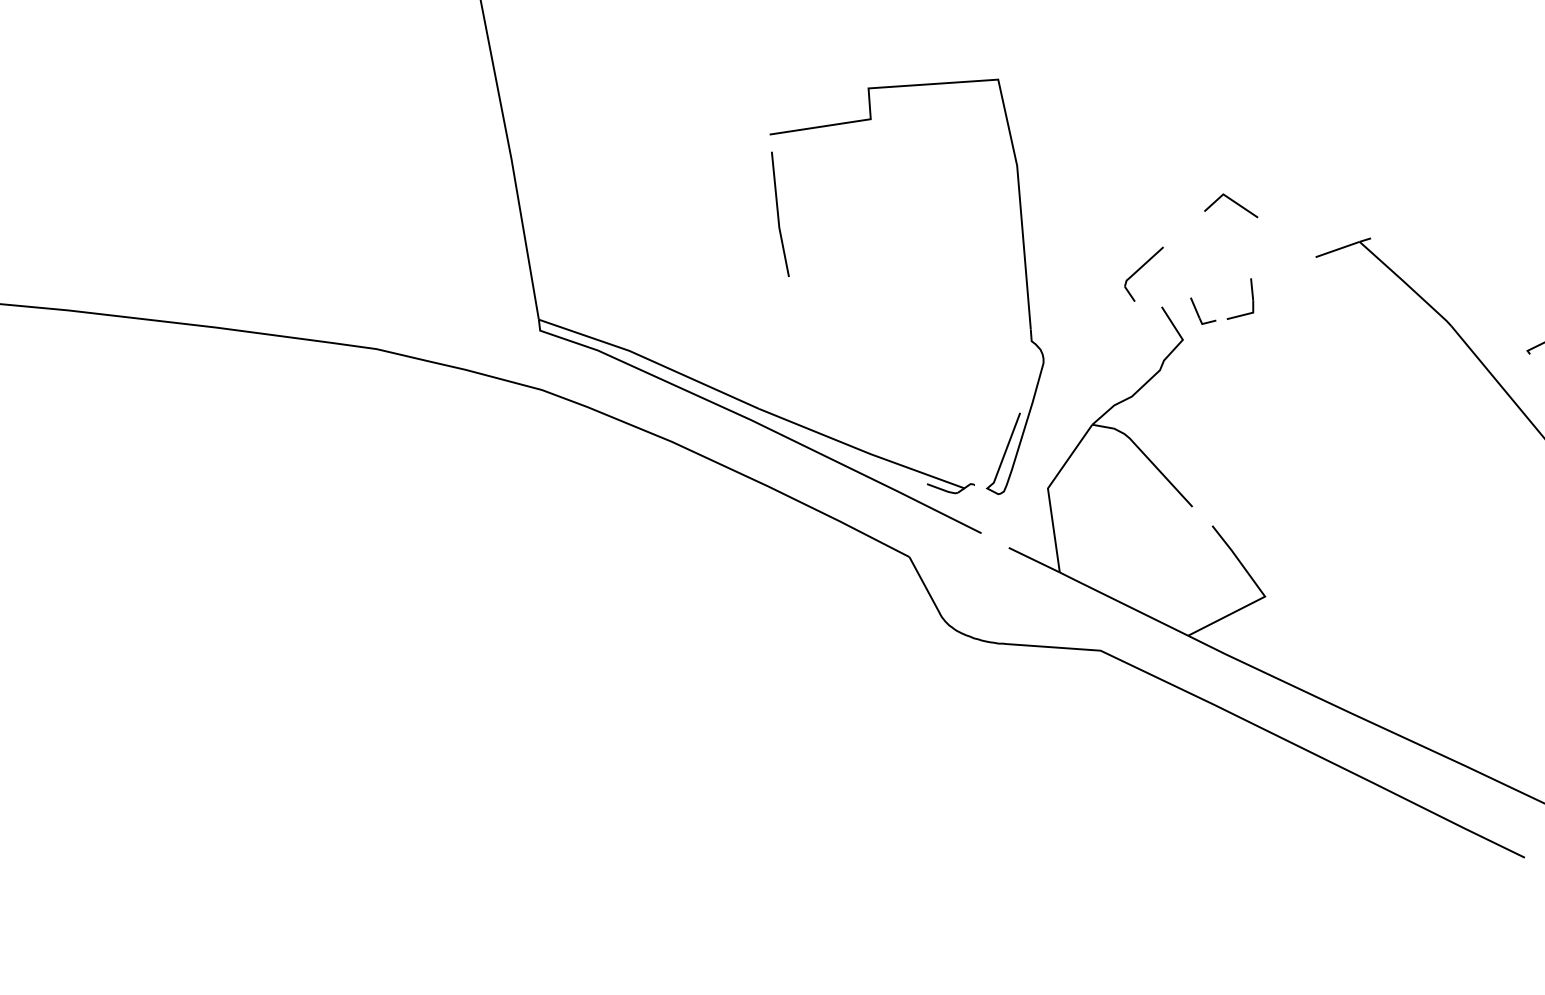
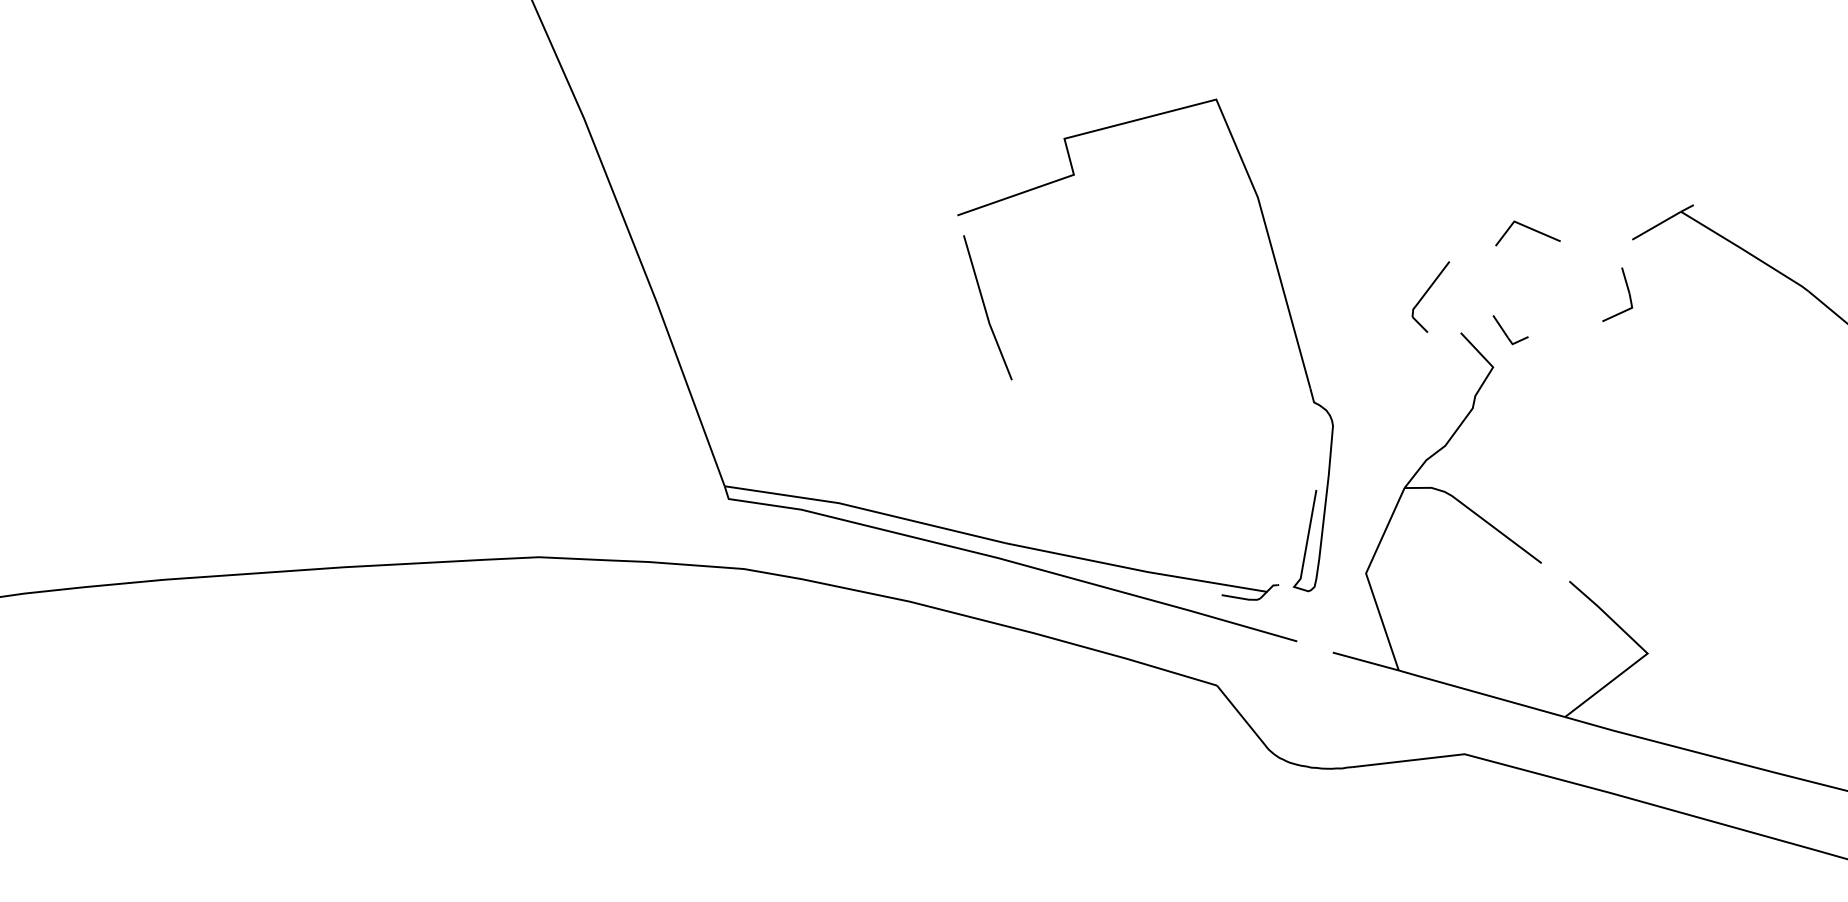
line: (1233, 202) -> (1528, 228), moved
part: (1251, 296) -> (1626, 289), moved

